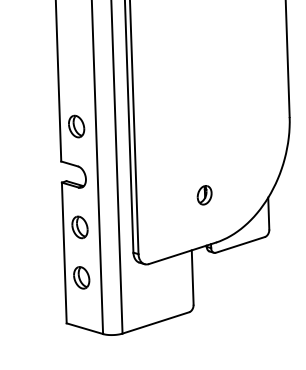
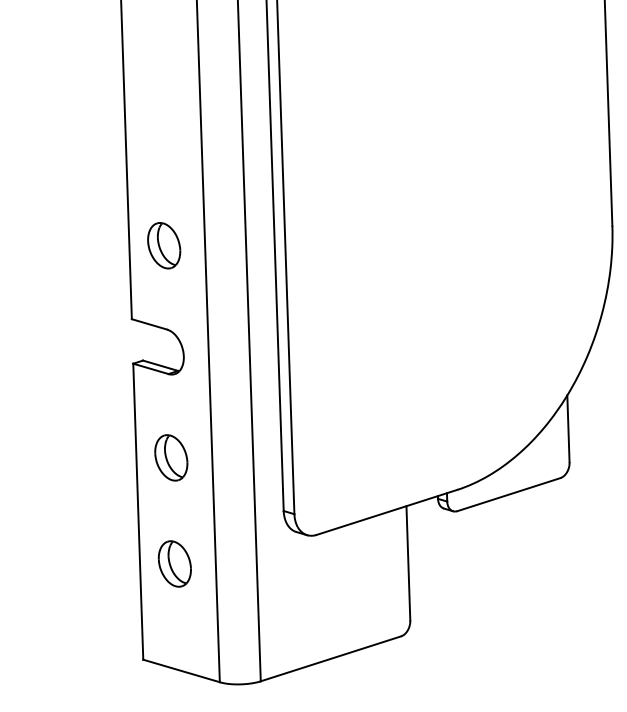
part: (204, 195) -> (433, 390), removed

